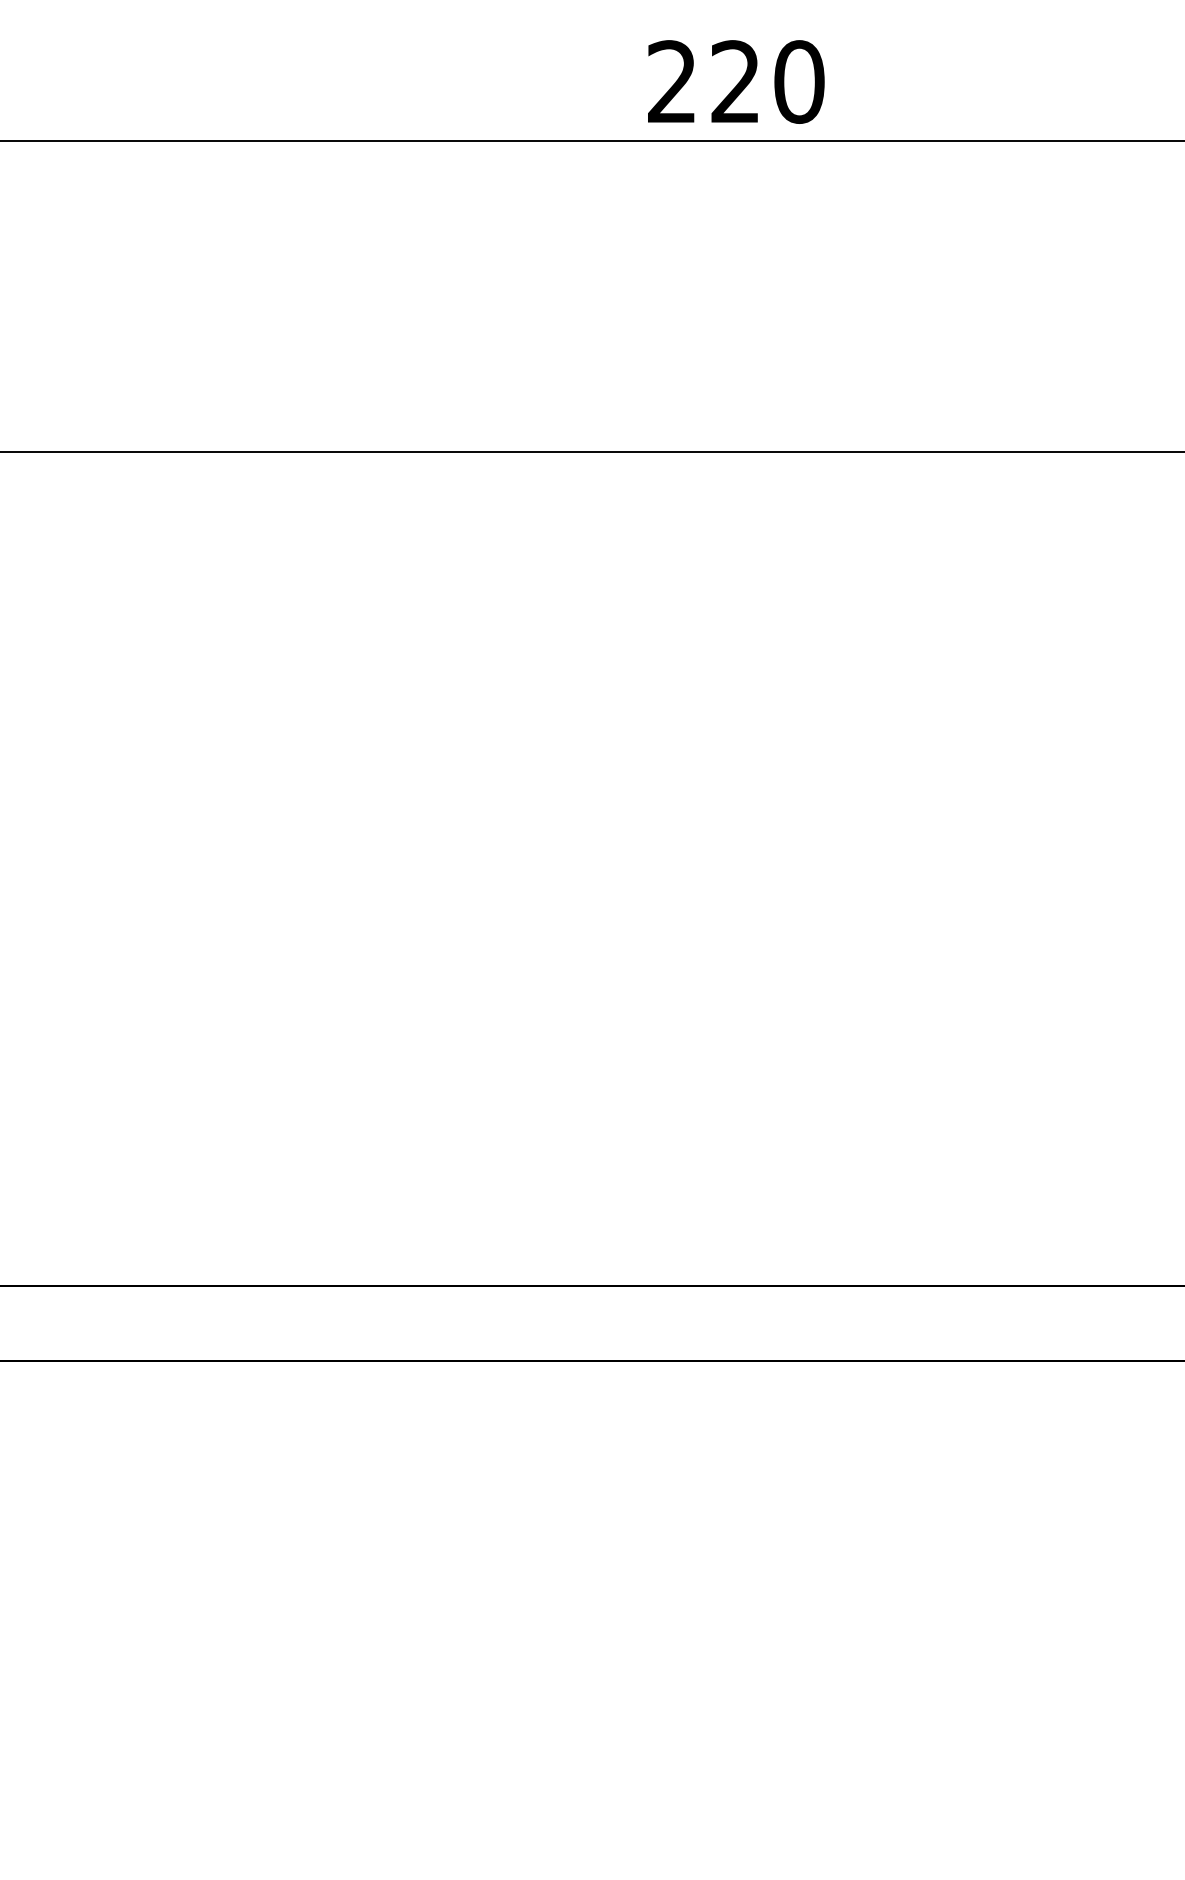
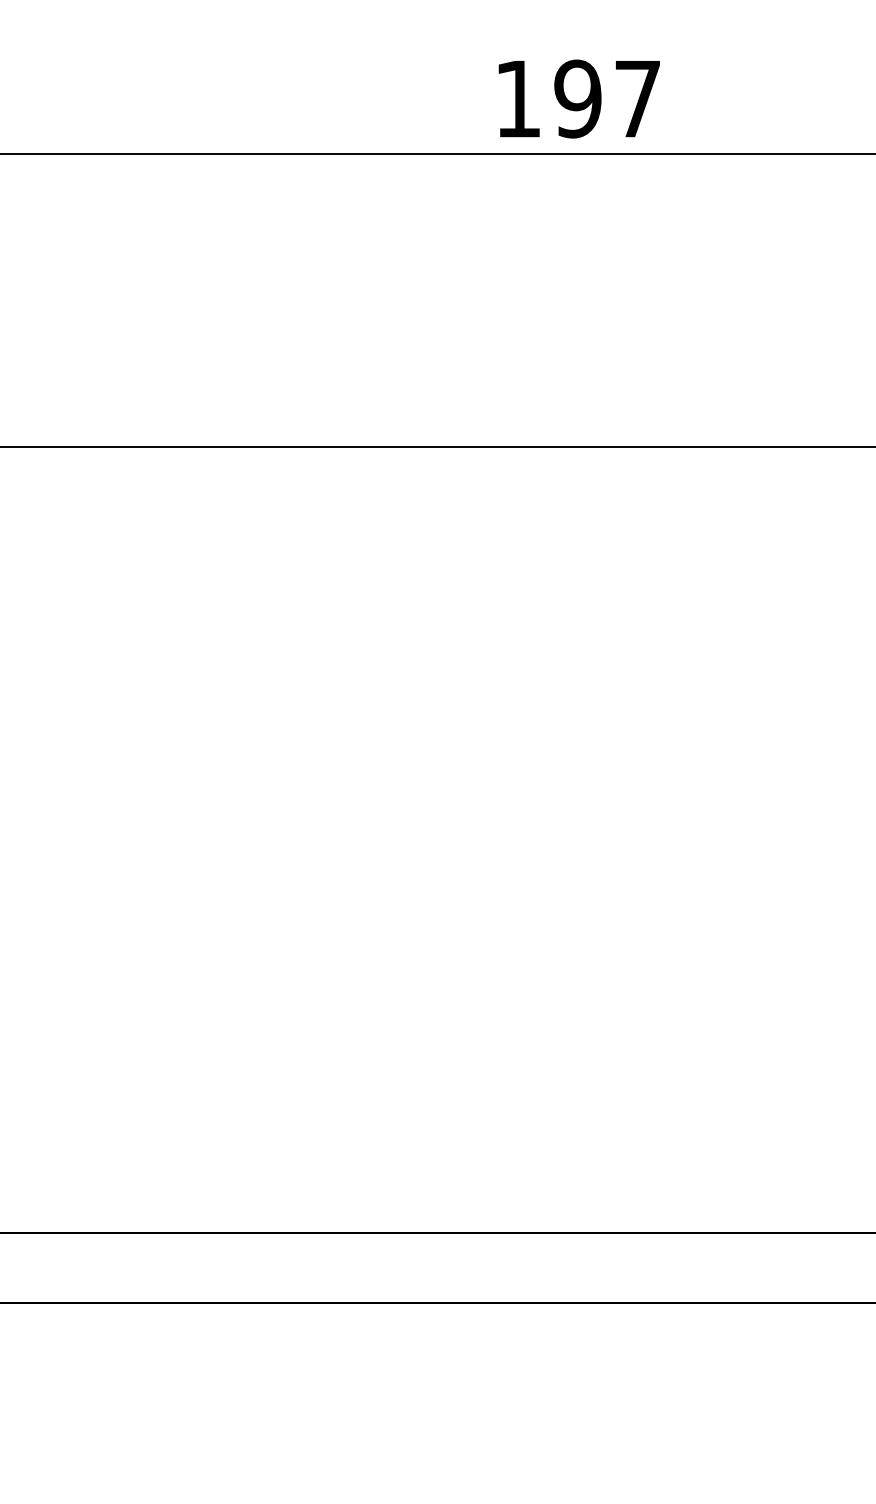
text: (736, 81) -> (578, 98), 220 -> 197

